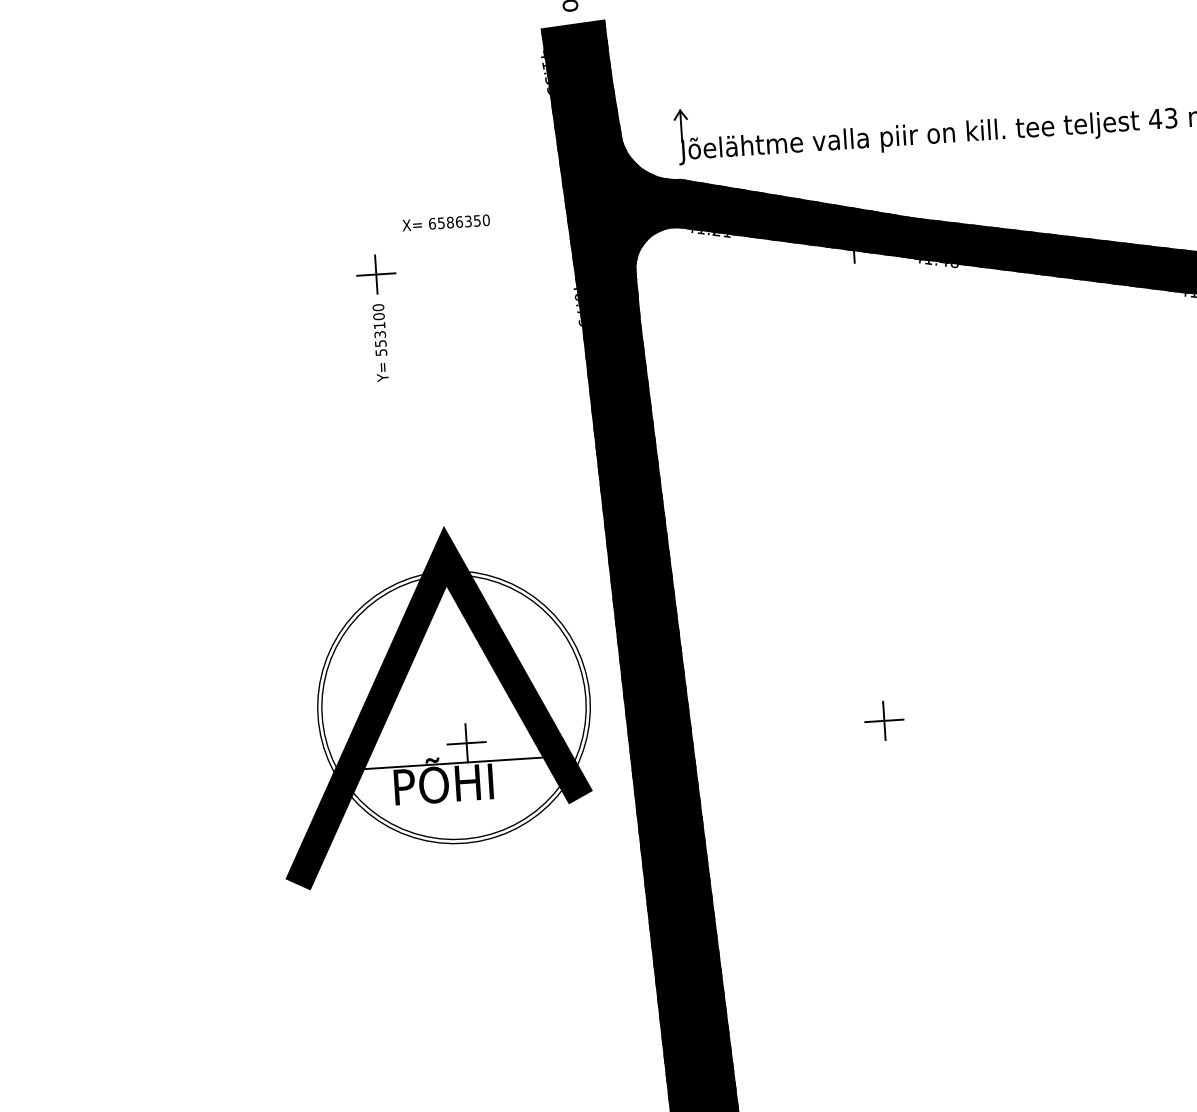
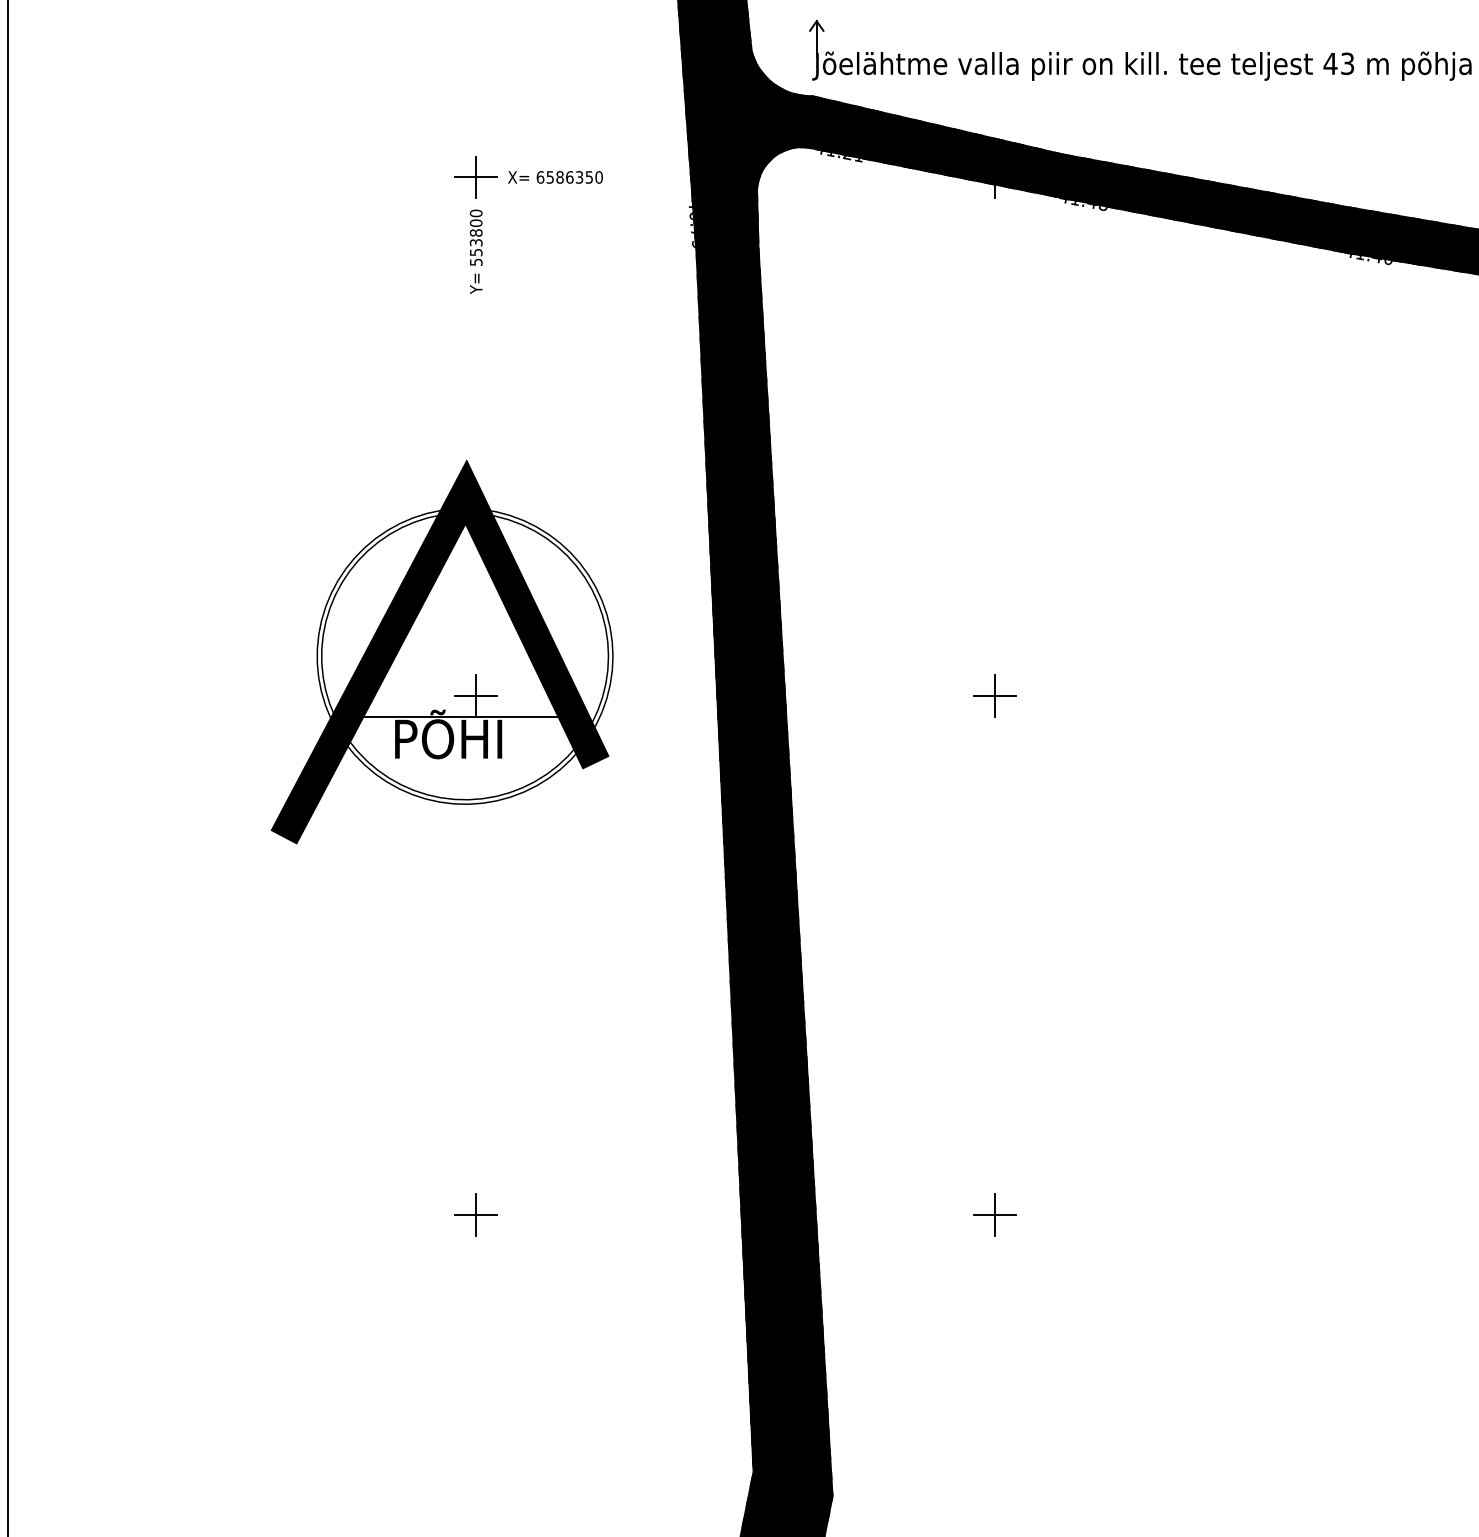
text: (446, 222) -> (555, 177), moved
text: (378, 325) -> (475, 232), 553100 -> 553800
part: (432, 704) -> (441, 651), moved

